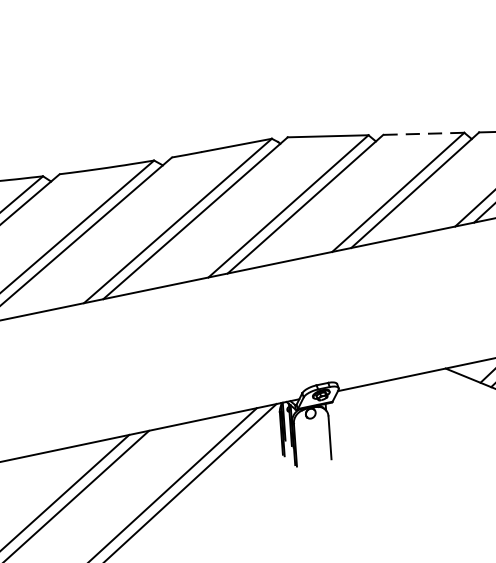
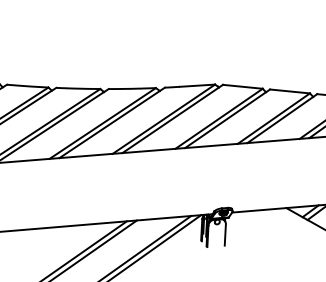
line: (422, 134) -> (289, 91), dashed -> solid

